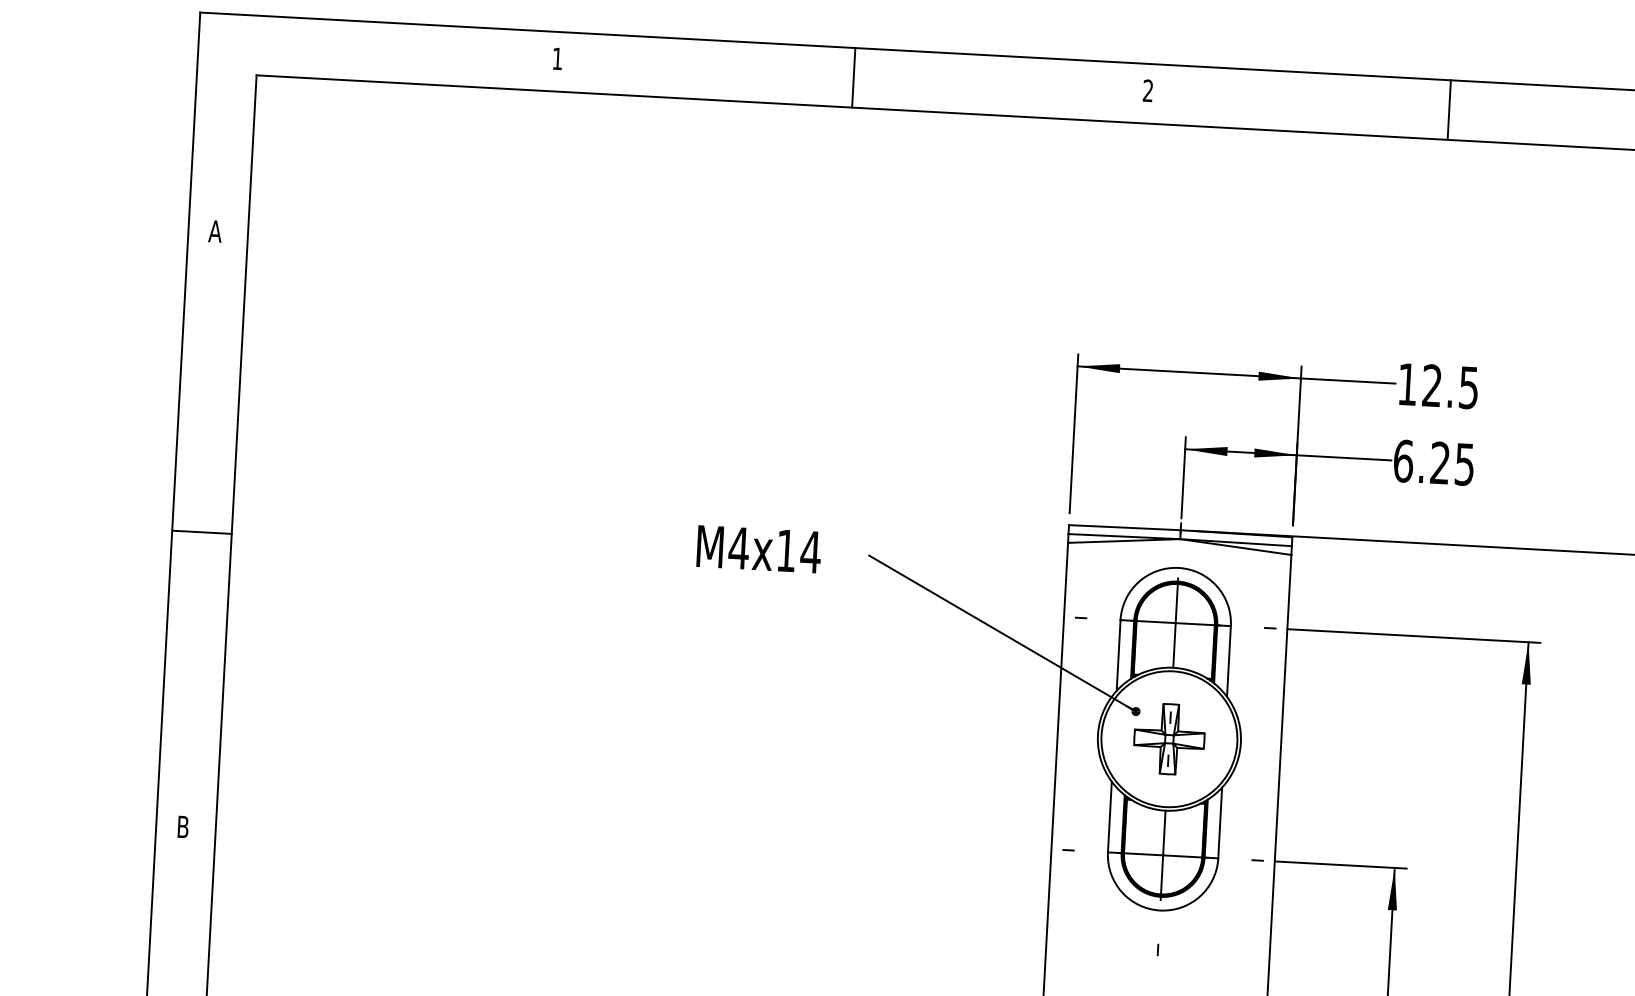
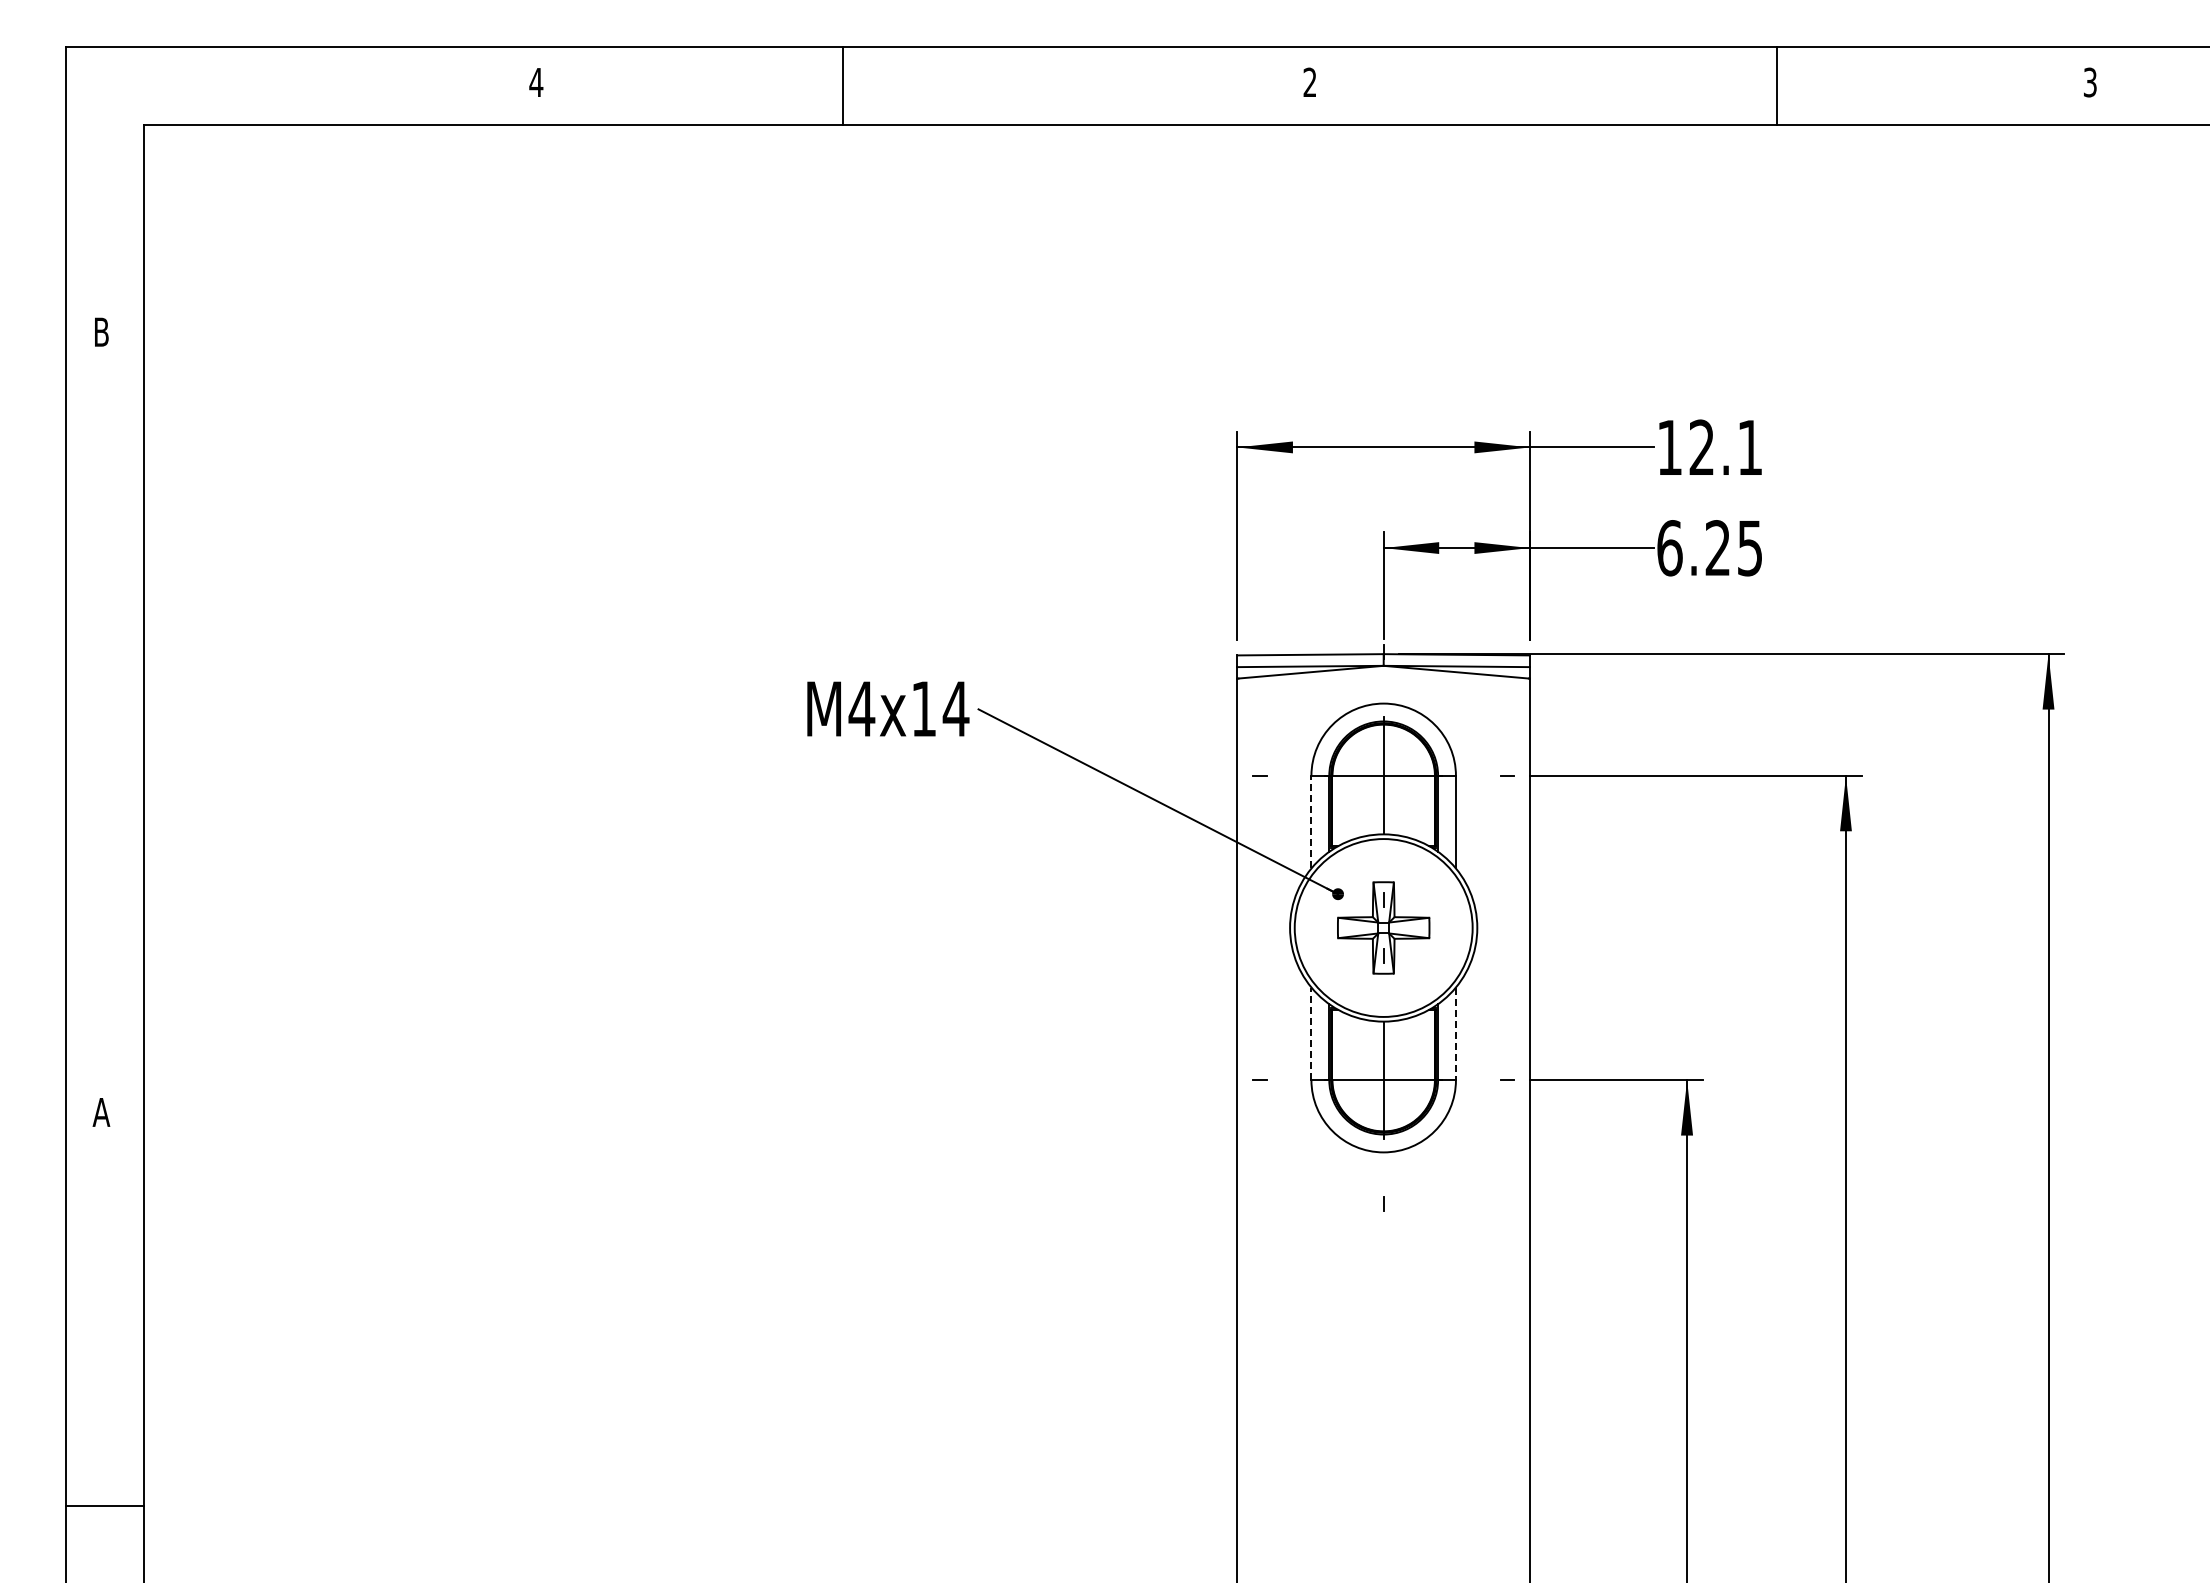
text: (557, 58) -> (536, 82), 1 -> 4
line: (853, 77) -> (842, 86), moved
line: (1449, 110) -> (1776, 86), moved
text: (215, 230) -> (101, 331), A -> B
text: (1468, 387) -> (1749, 447), 12.5 -> 12.1
line: (202, 532) -> (105, 726), removed
text: (759, 549) -> (888, 708), moved
line: (1118, 654) -> (1311, 821), solid -> dashed
line: (1109, 816) -> (1311, 1033), solid -> dashed
line: (1219, 823) -> (1455, 1034), solid -> dashed
text: (183, 827) -> (101, 1112), B -> A

